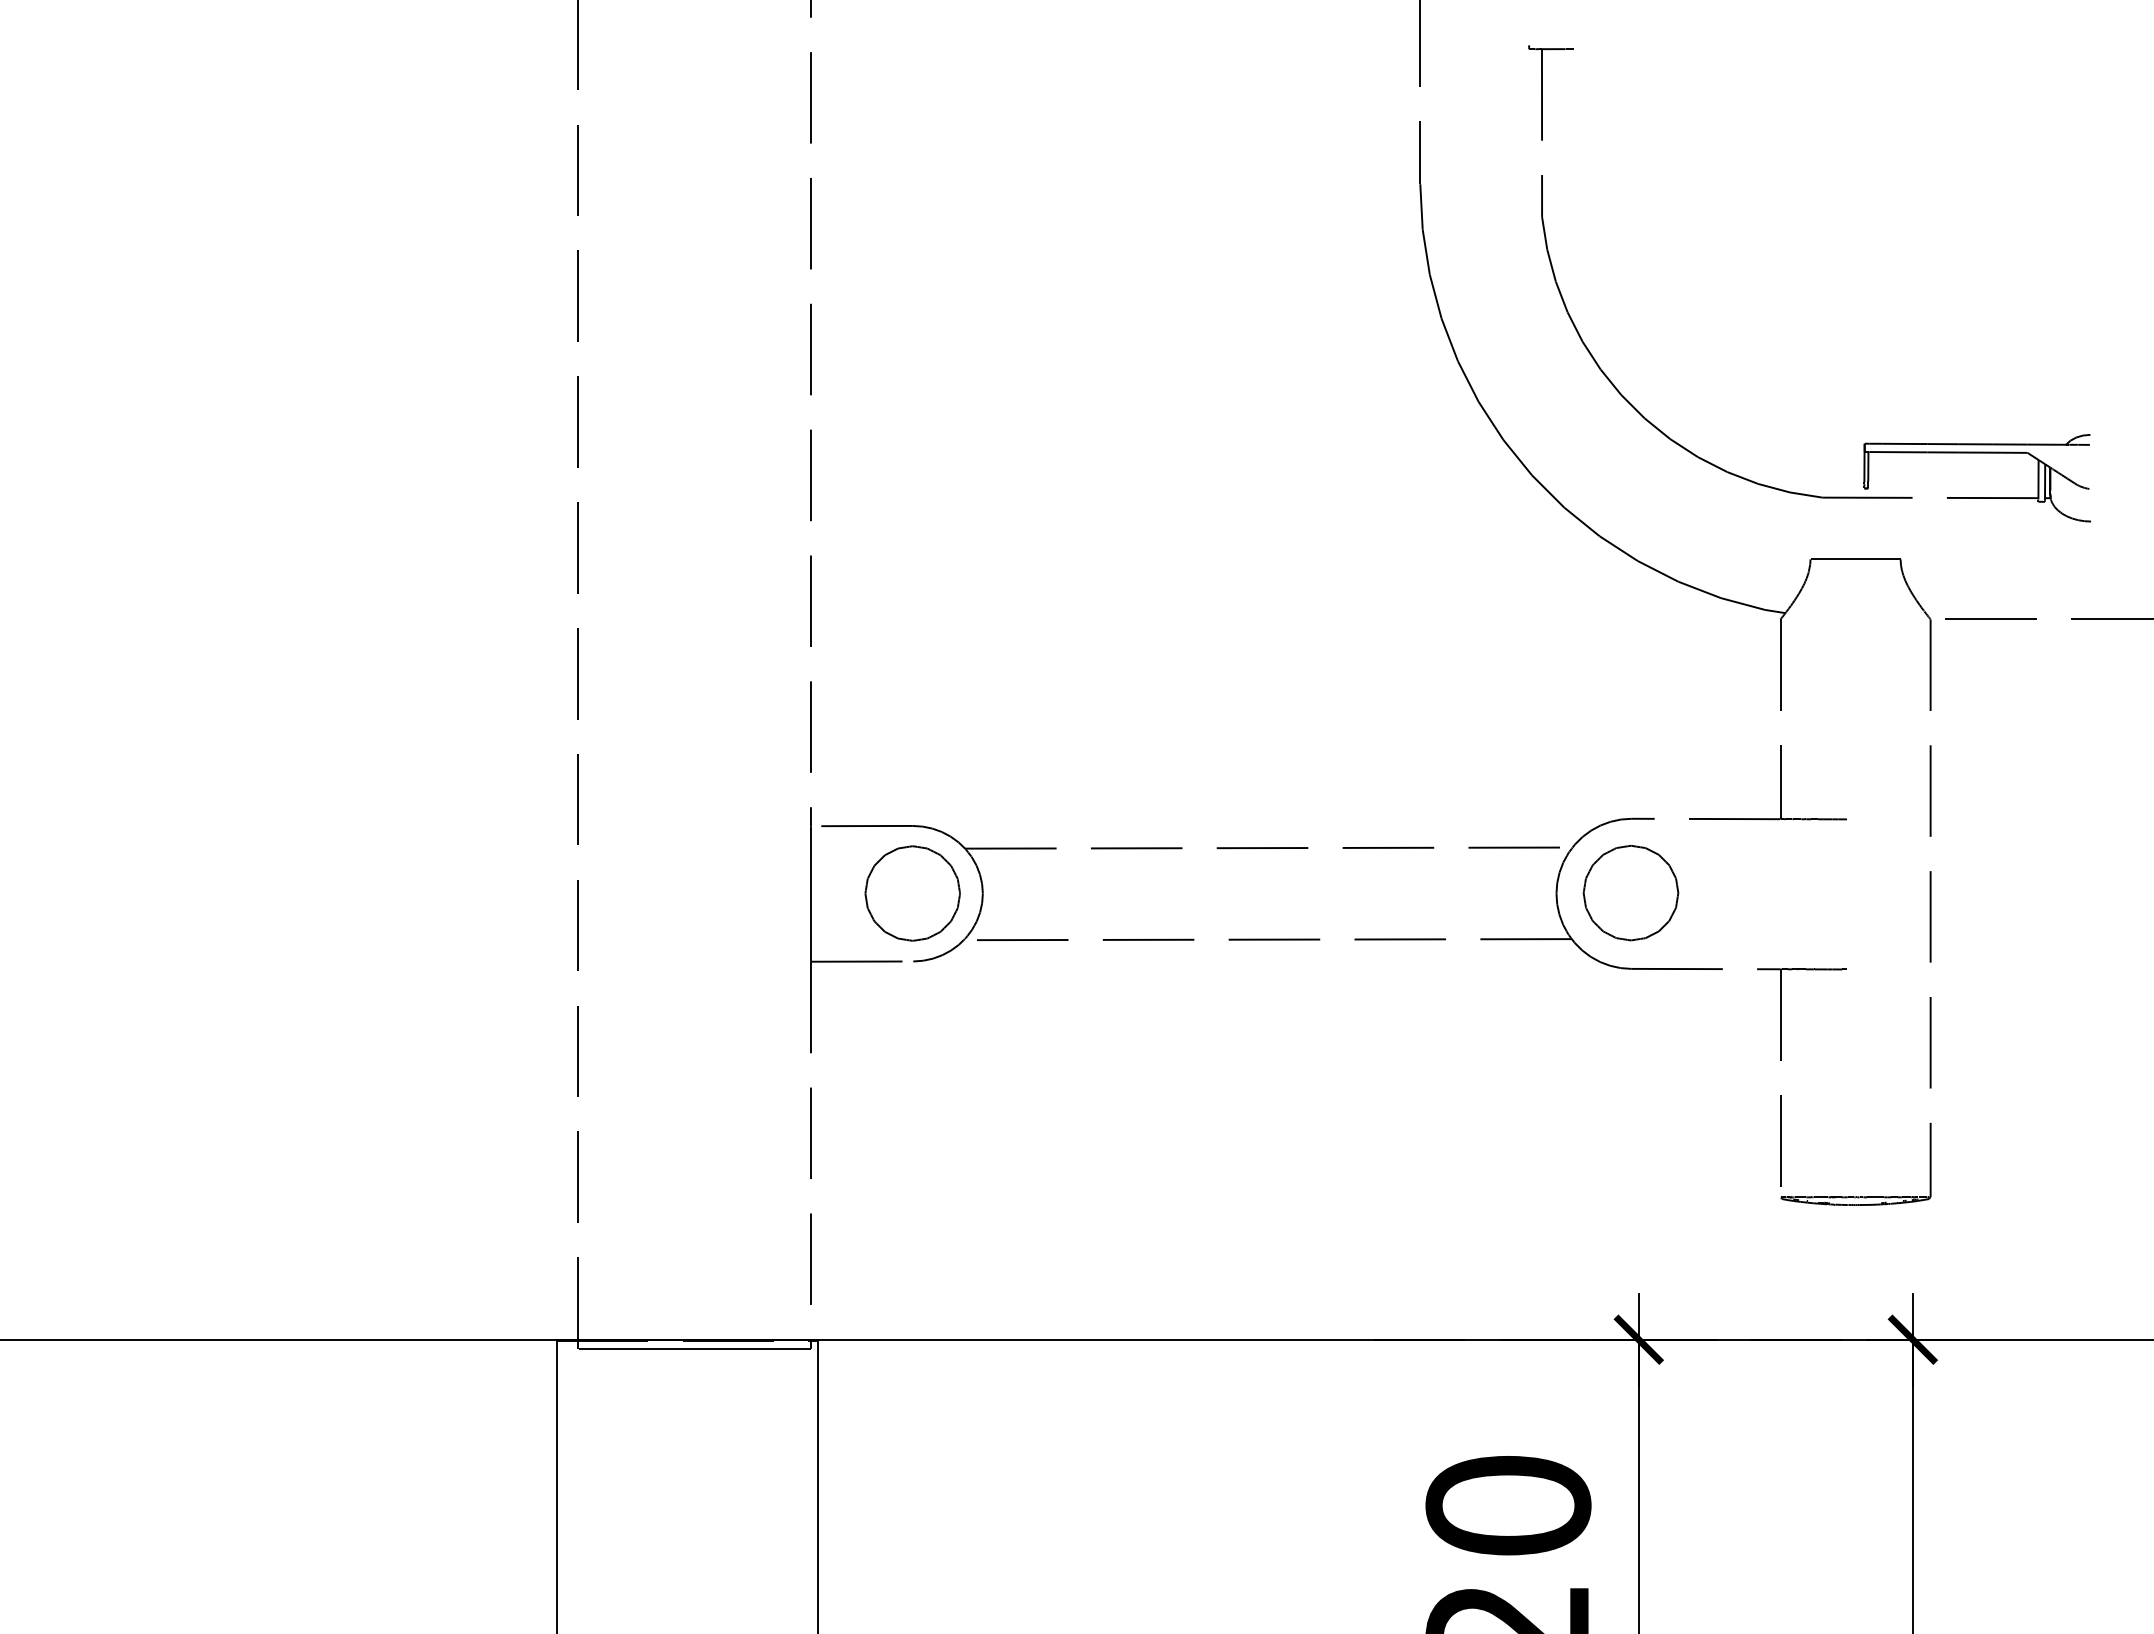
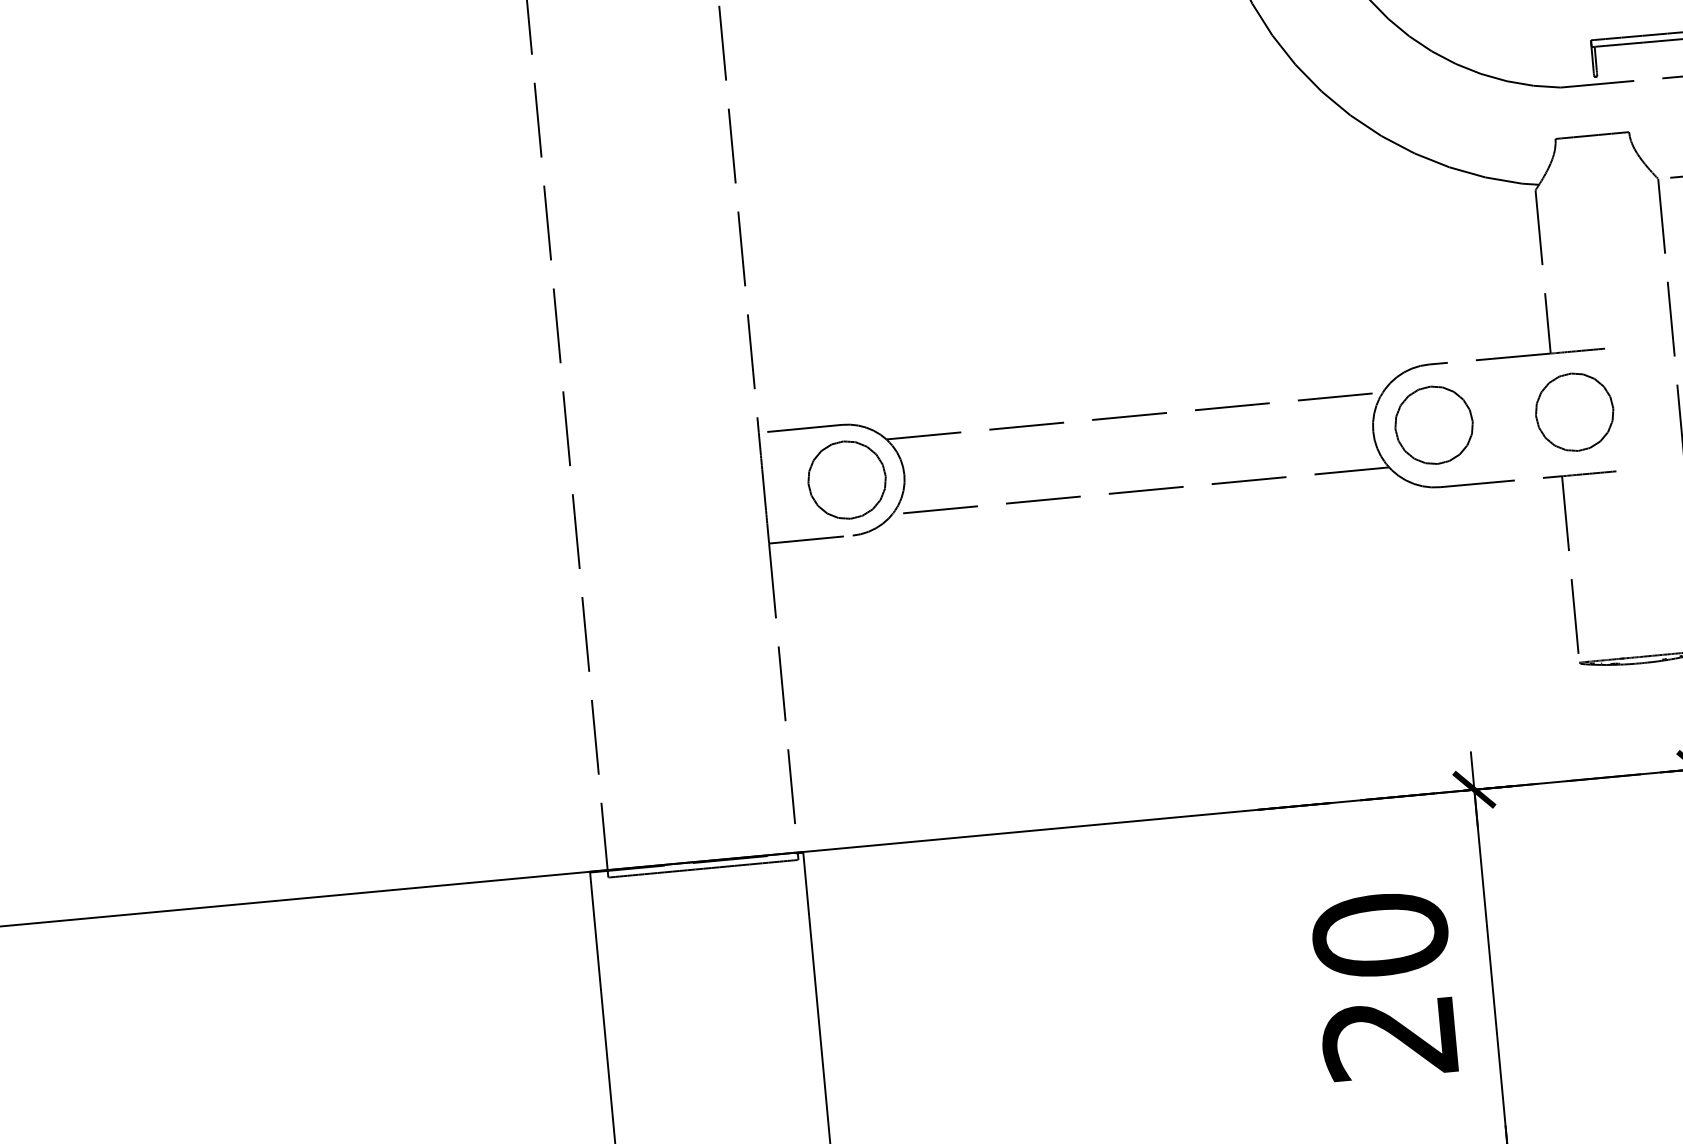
part: (1802, 893) -> (1574, 412), added

